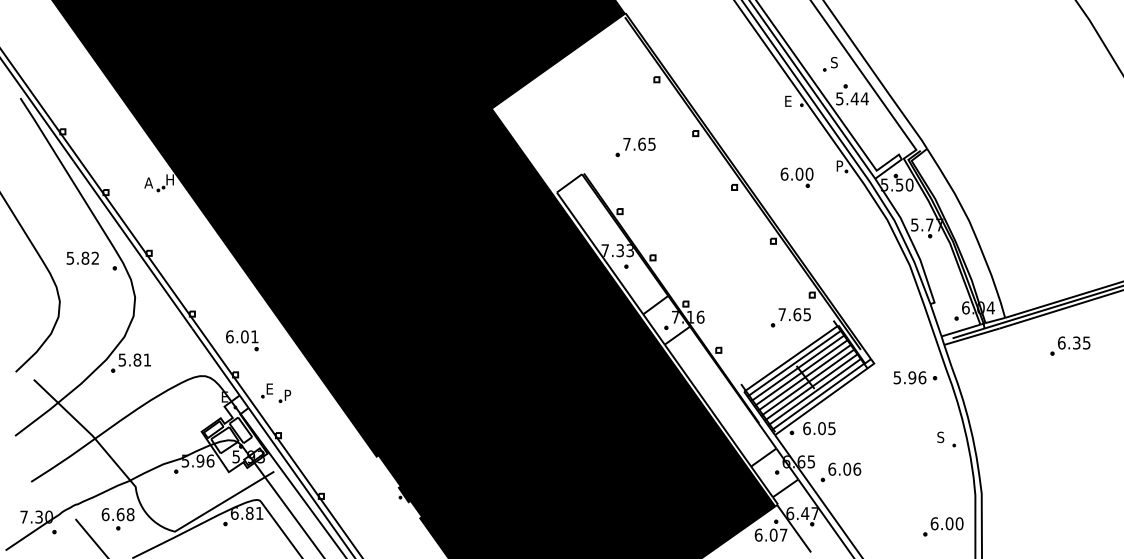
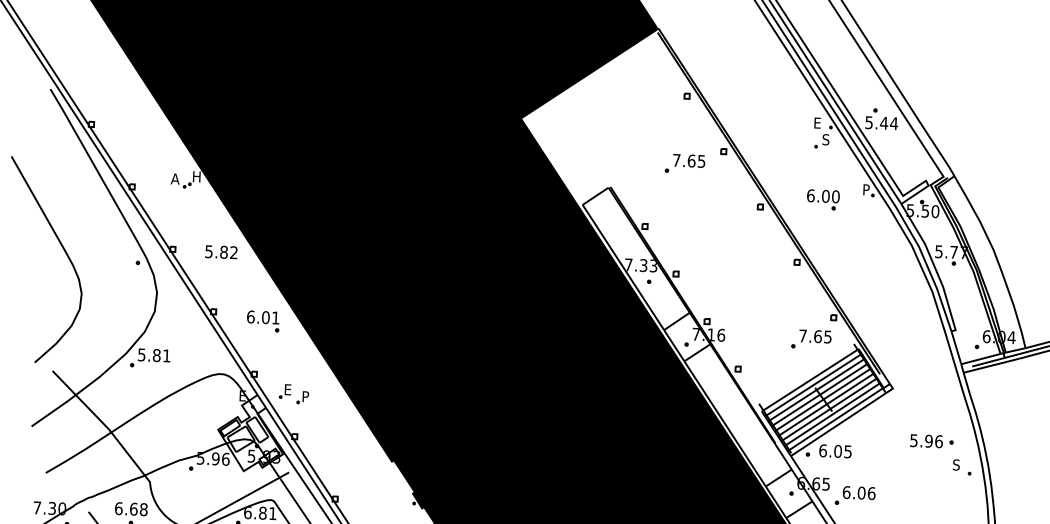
part: (830, 64) -> (822, 141), moved
part: (635, 147) -> (685, 163), moved
text: (82, 257) -> (221, 251), moved
part: (242, 340) -> (263, 321), moved
part: (915, 377) -> (932, 441), moved

